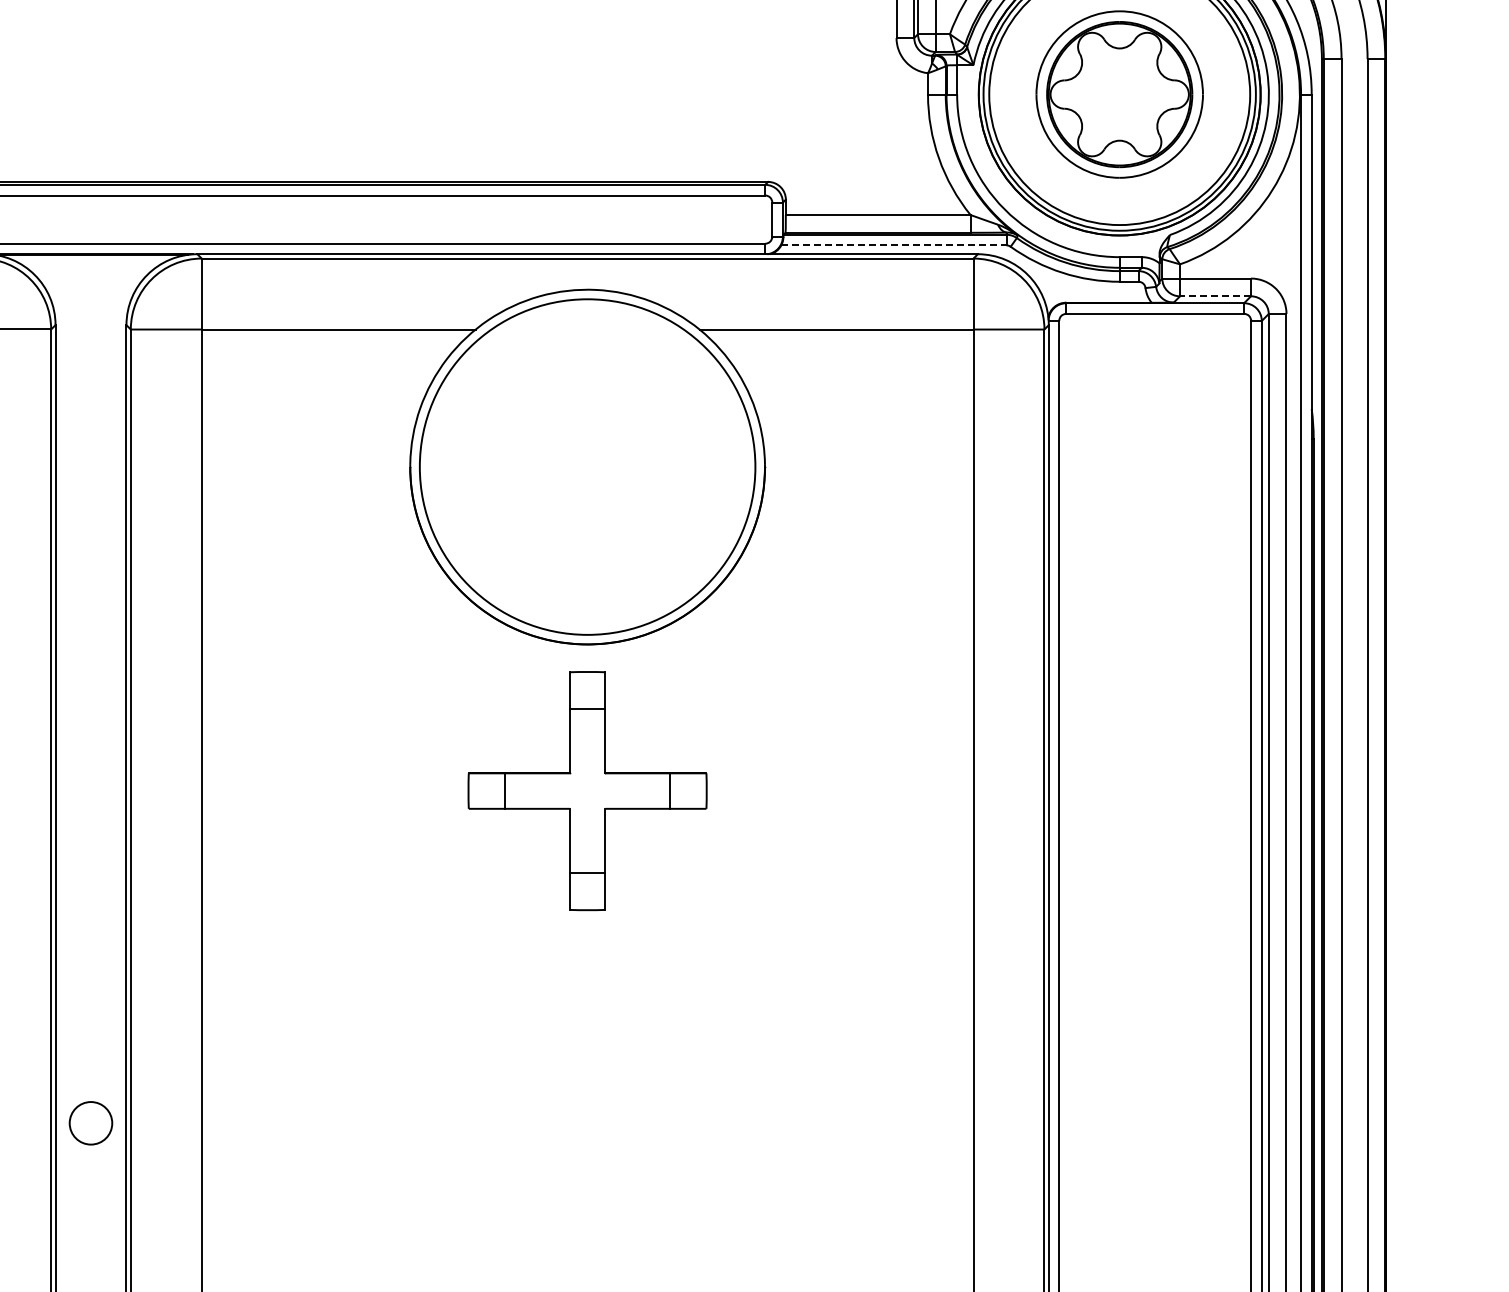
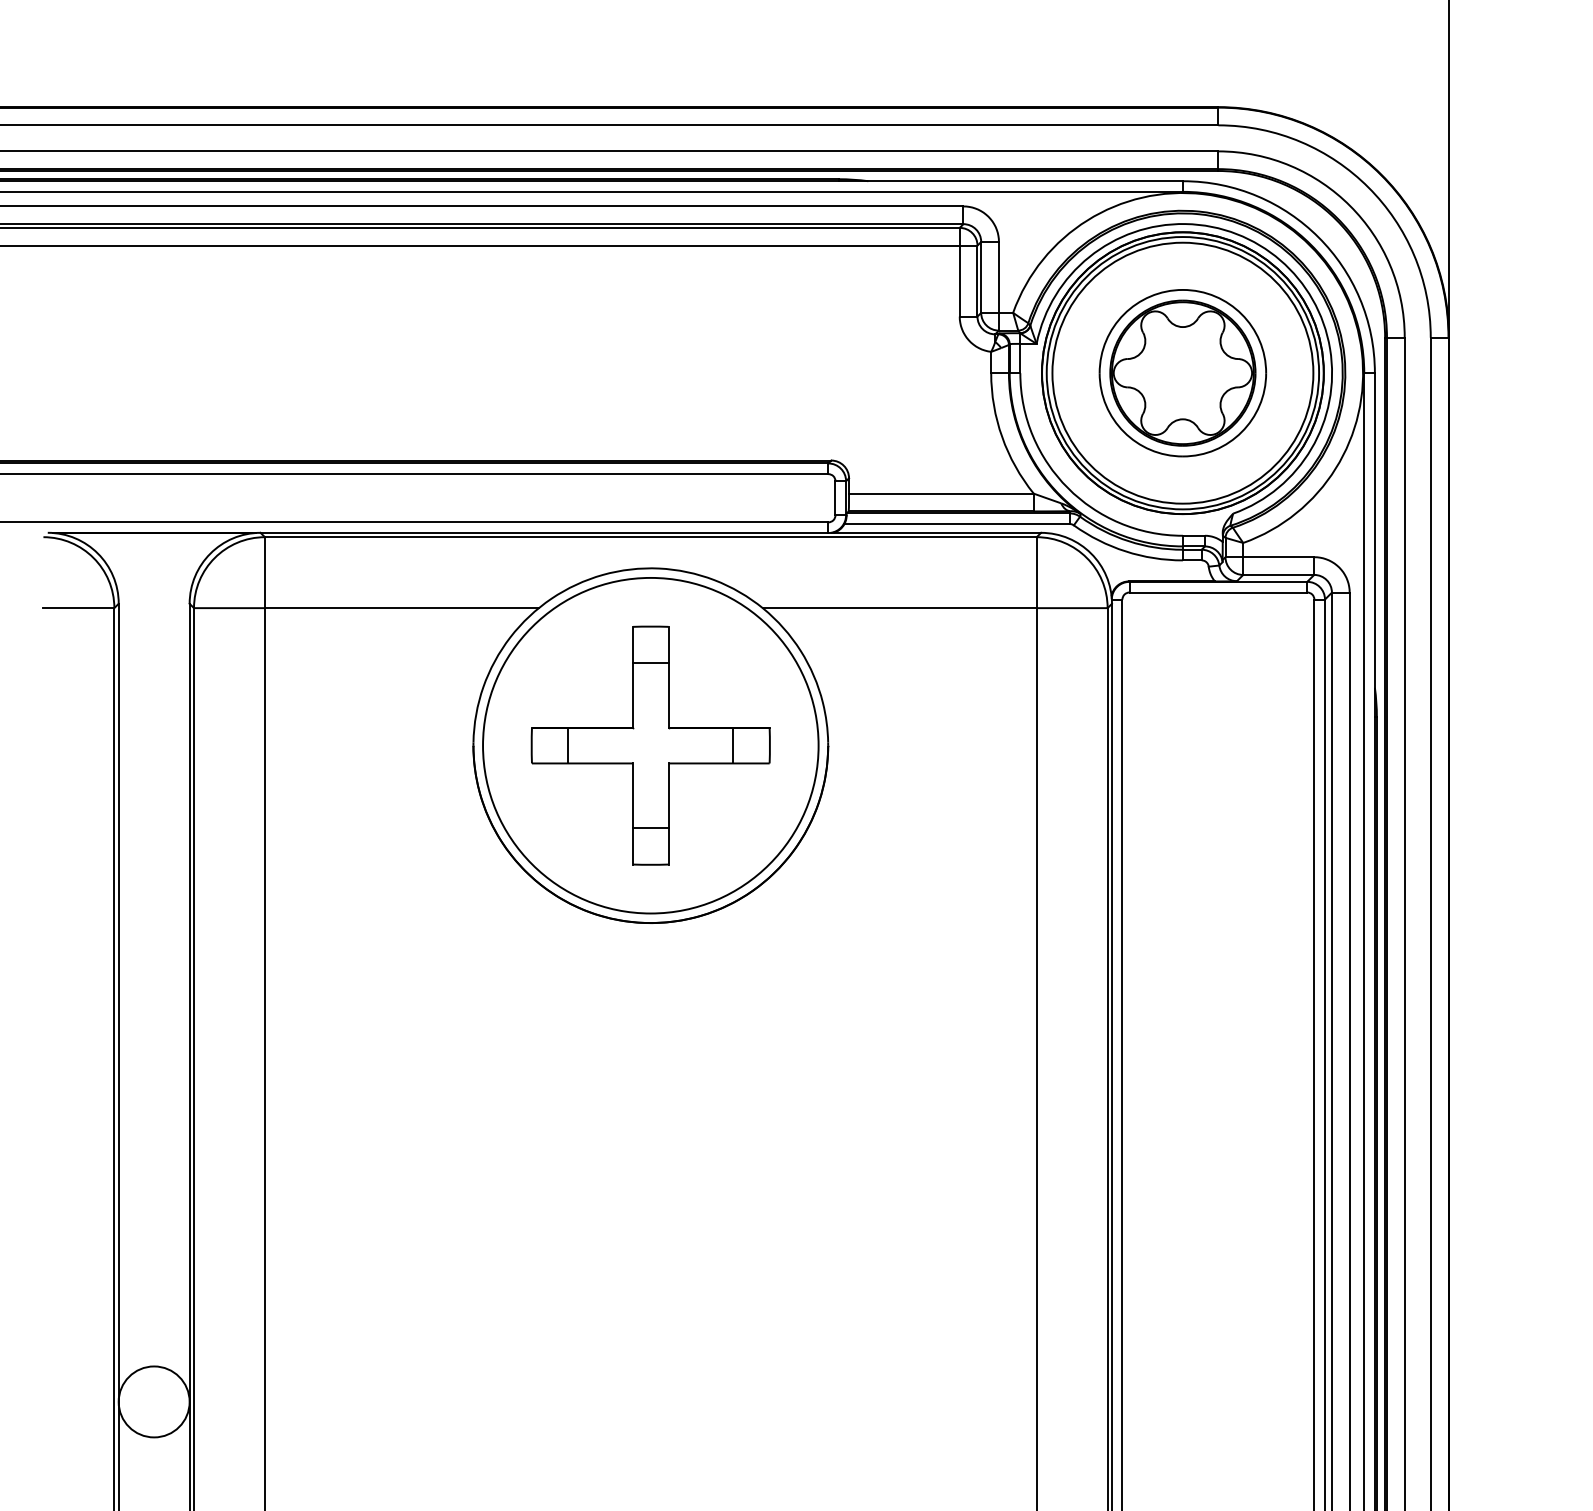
line: (894, 245) -> (957, 524), dashed -> solid
line: (1215, 295) -> (1278, 574), dashed -> solid
part: (587, 790) -> (650, 745), moved
circle: (90, 1122) -> (153, 1401), size x1.67

